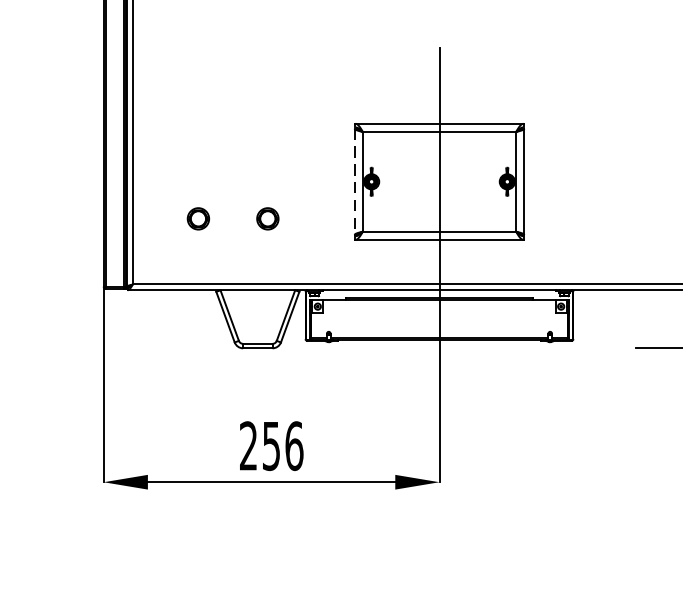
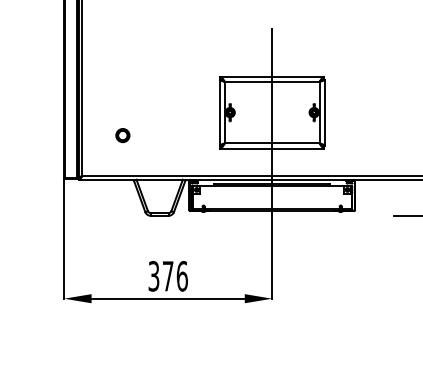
line: (354, 181) -> (219, 112), dashed -> solid
part: (267, 218) -> (165, 135), removed
text: (259, 446) -> (160, 276), 256 -> 376

